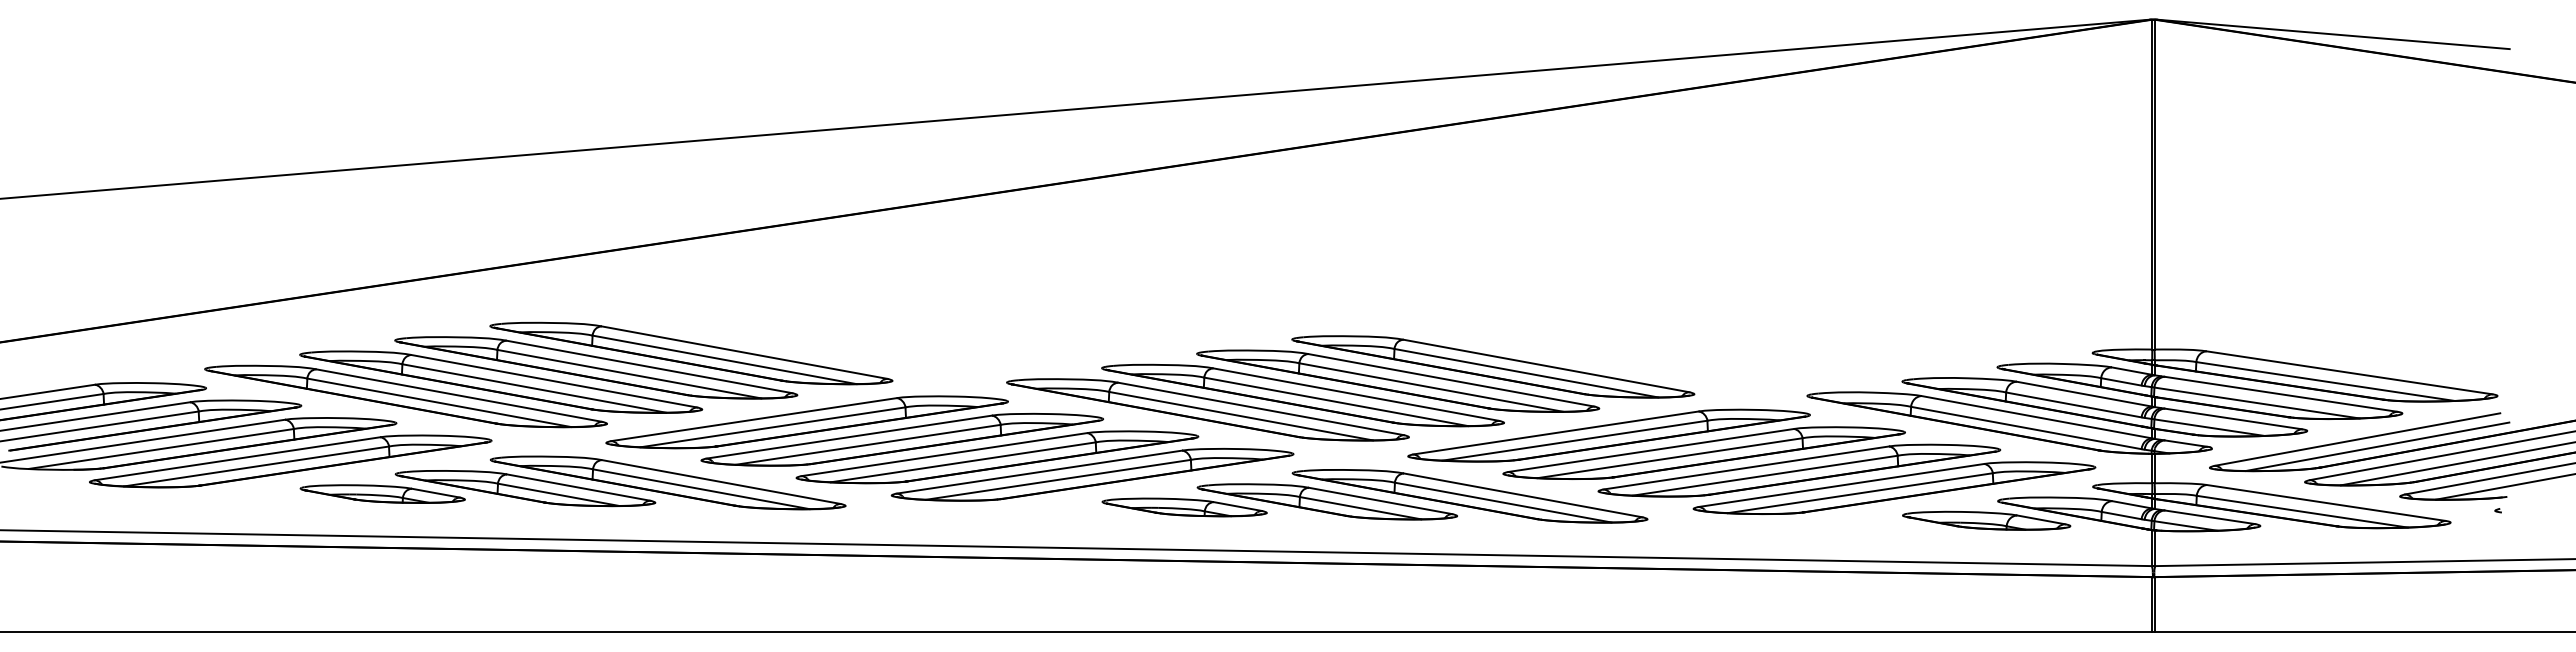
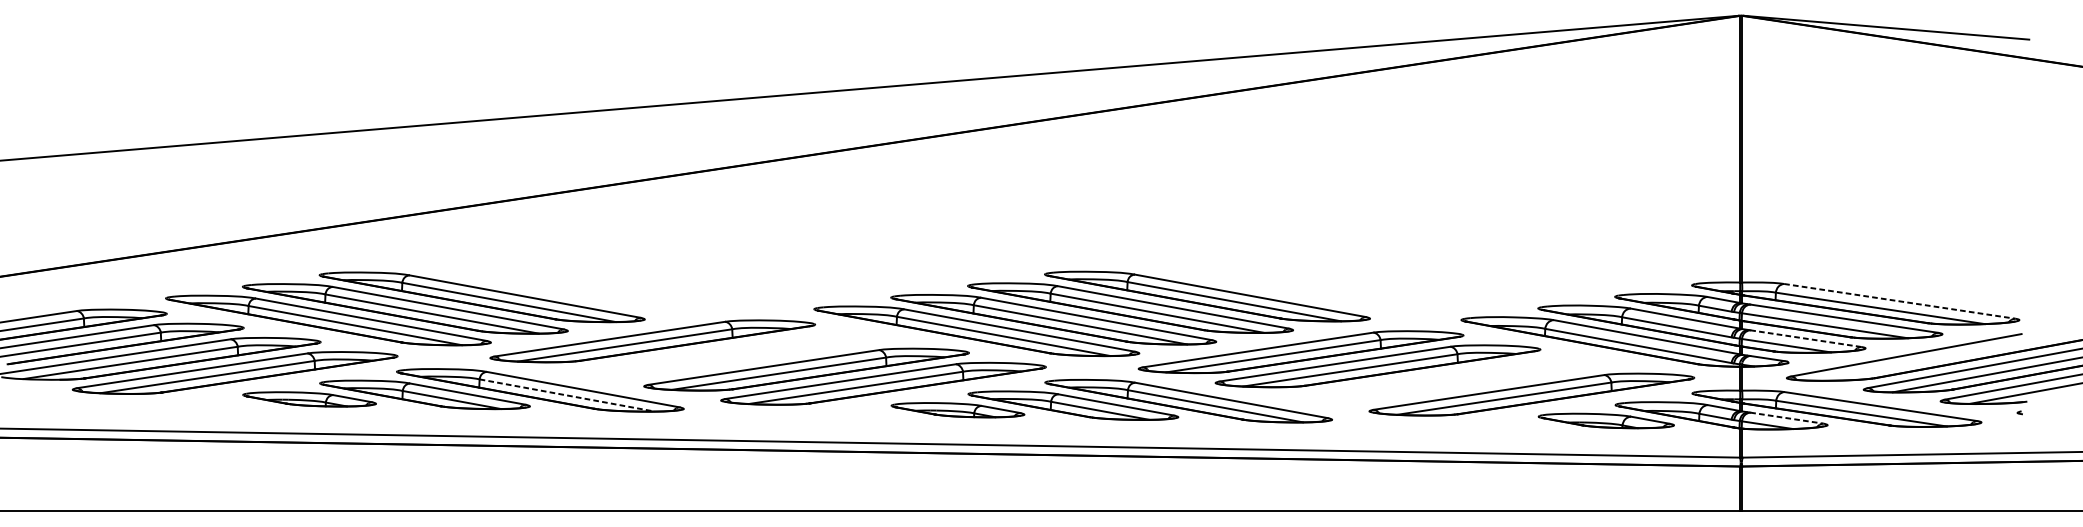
part: (691, 353) -> (559, 285), removed
line: (2349, 372) -> (1899, 301), solid -> dashed
line: (2233, 419) -> (1805, 339), solid -> dashed
part: (901, 439) -> (729, 355), removed
line: (2377, 446) -> (1922, 360), removed
part: (1799, 470) -> (1455, 380), removed
line: (701, 489) -> (567, 395), solid -> dashed
line: (2209, 517) -> (1786, 418), solid -> dashed

